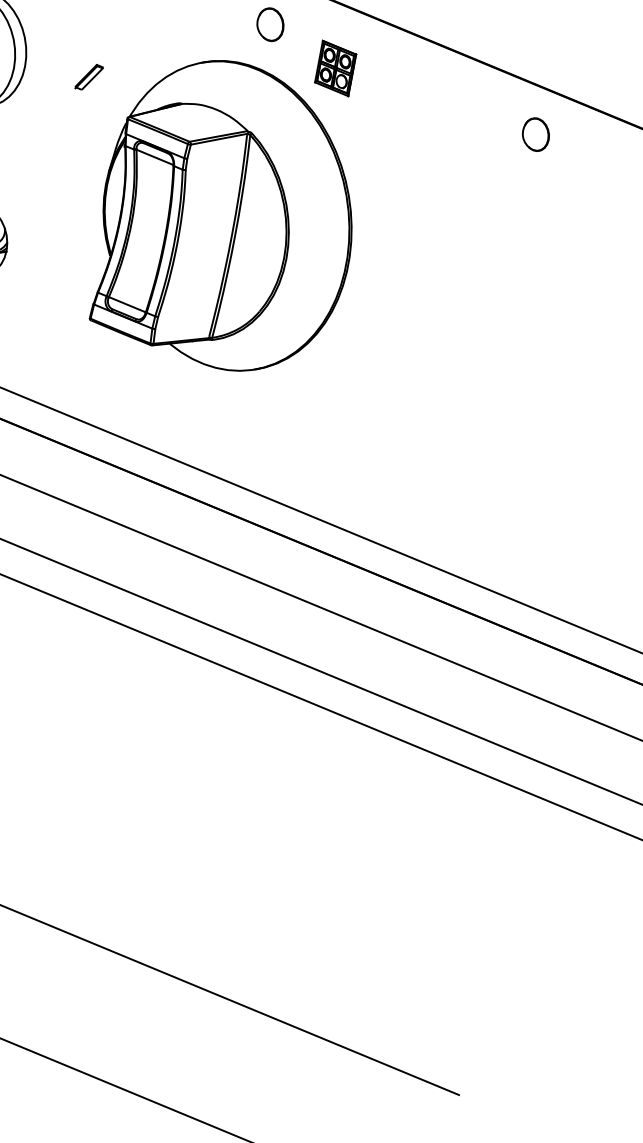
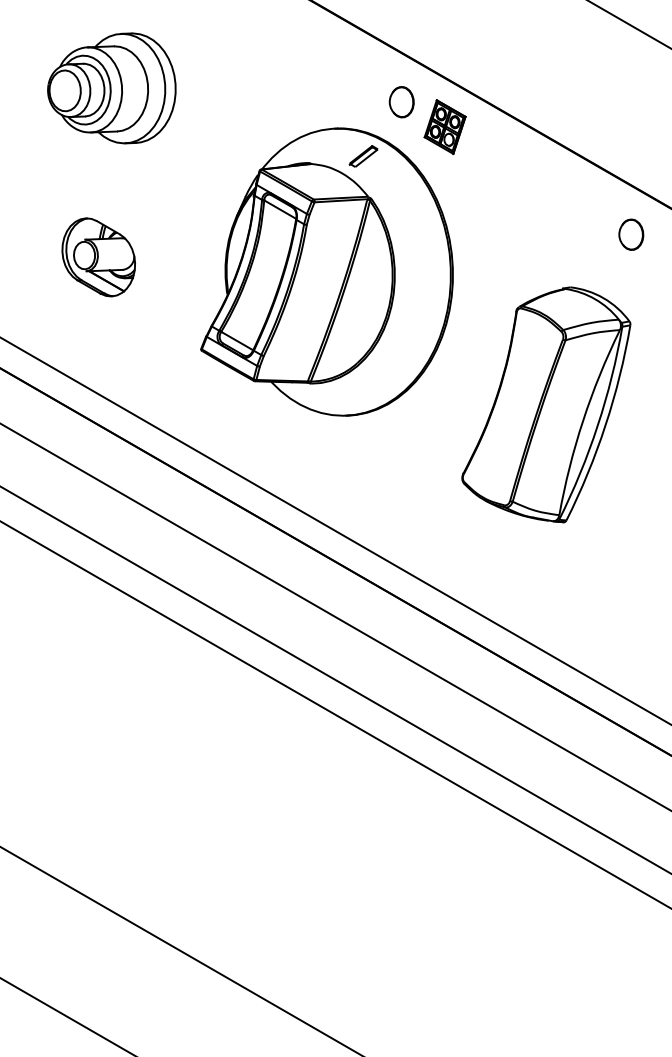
part: (334, 67) -> (444, 126), moved
part: (89, 77) -> (363, 156), moved
part: (468, 329) -> (546, 404), added

